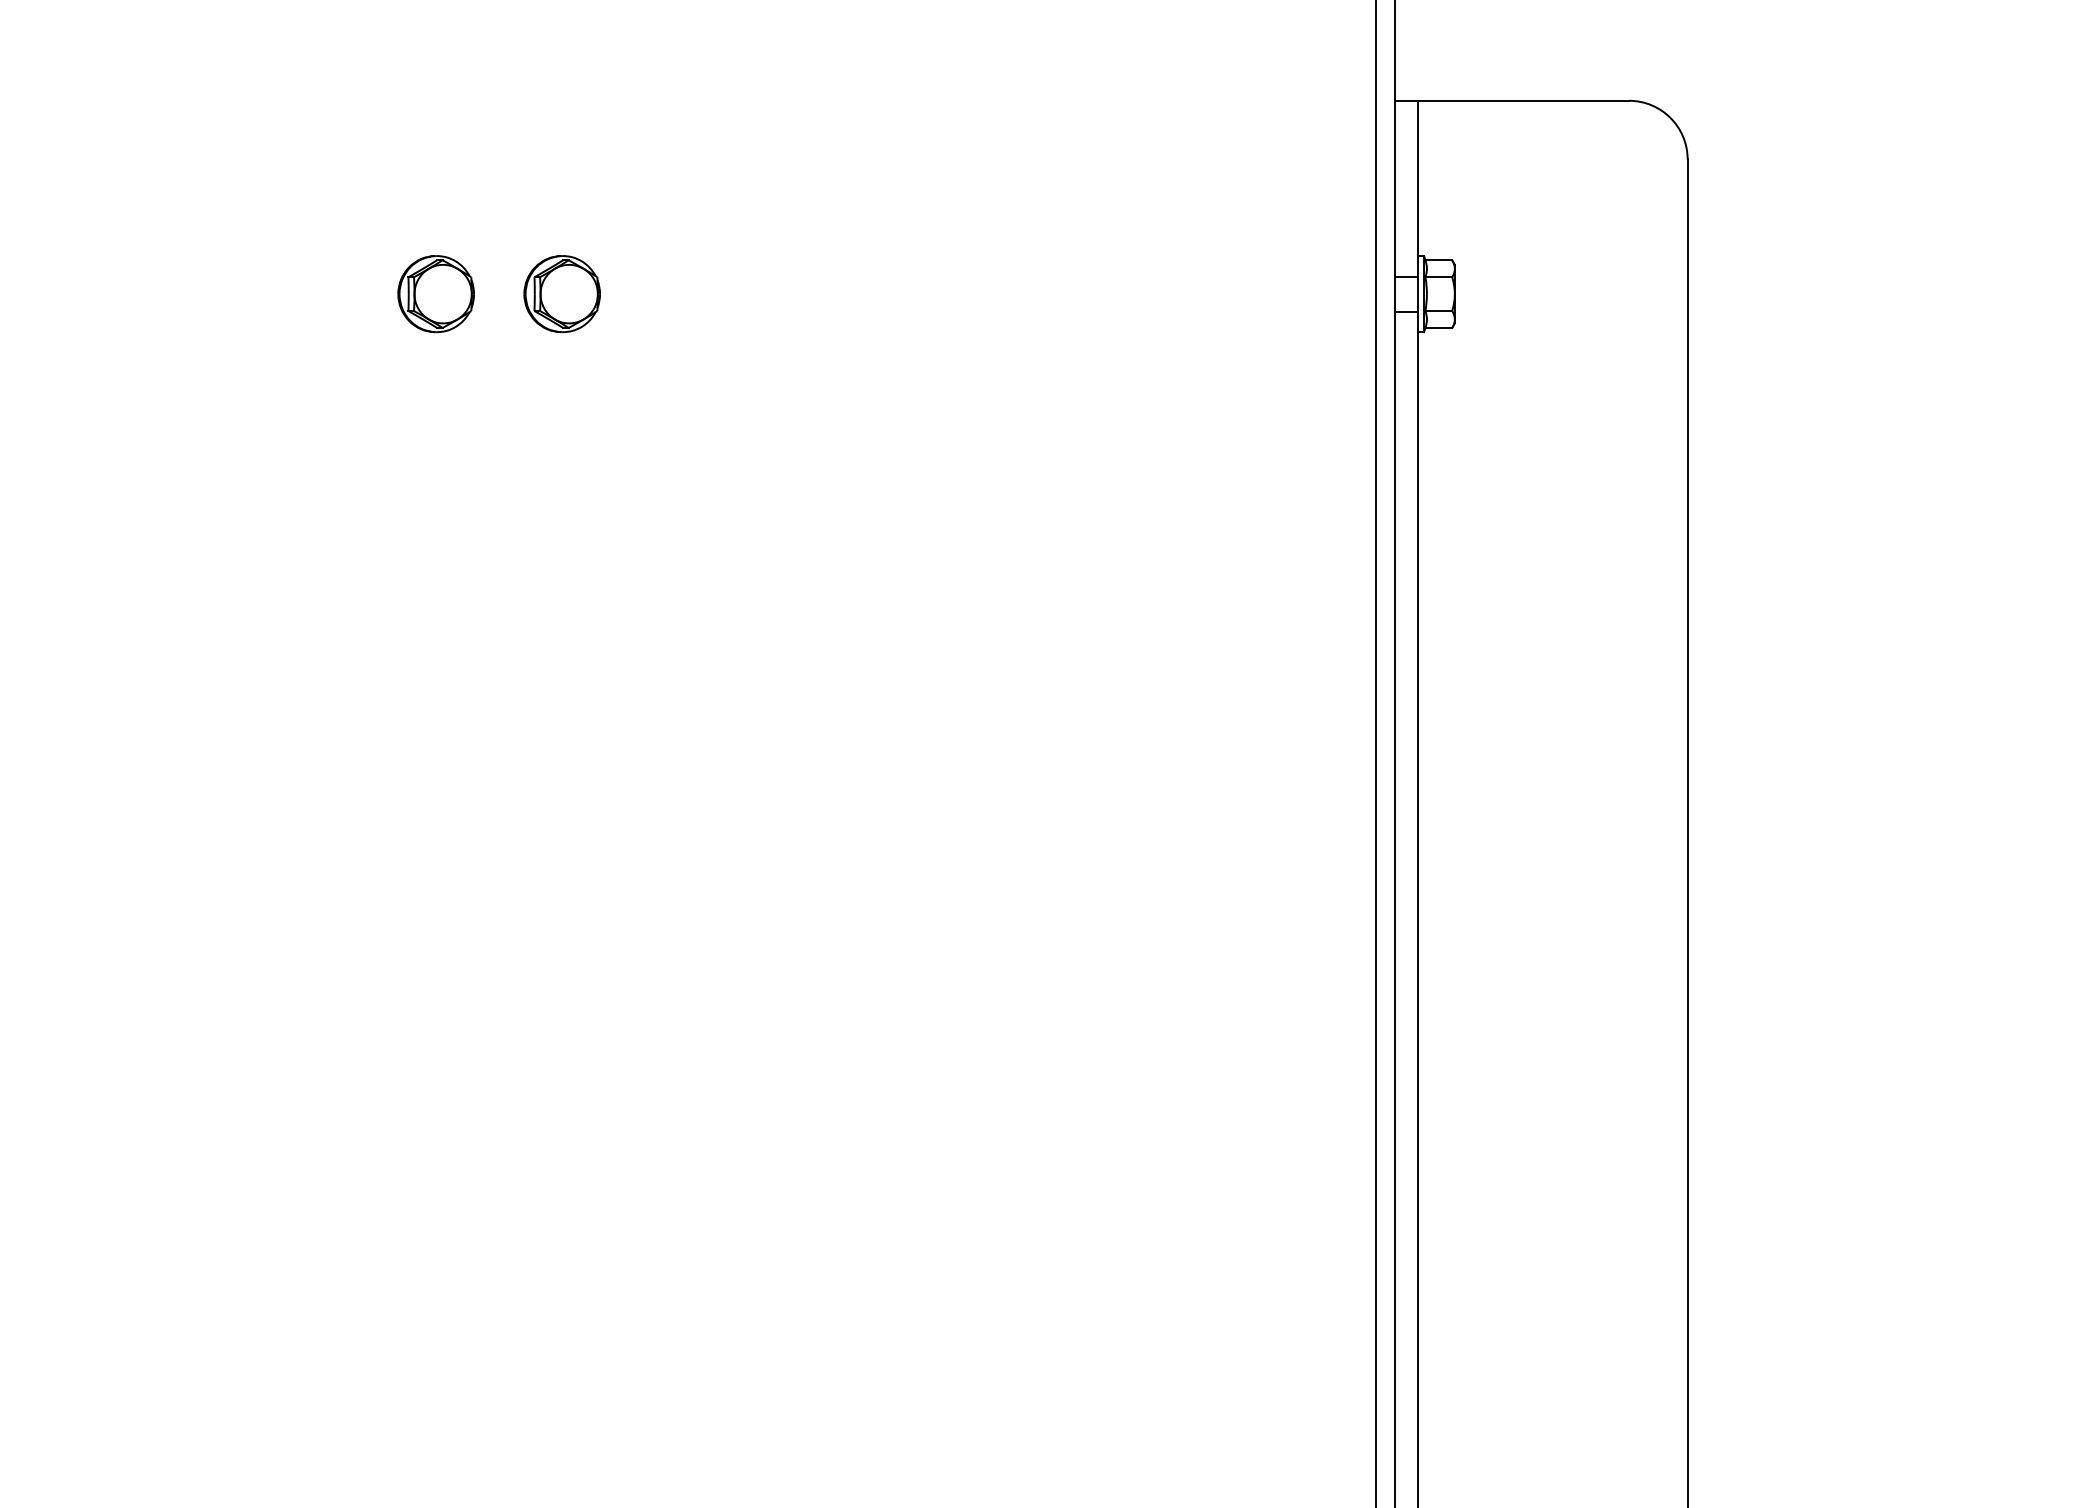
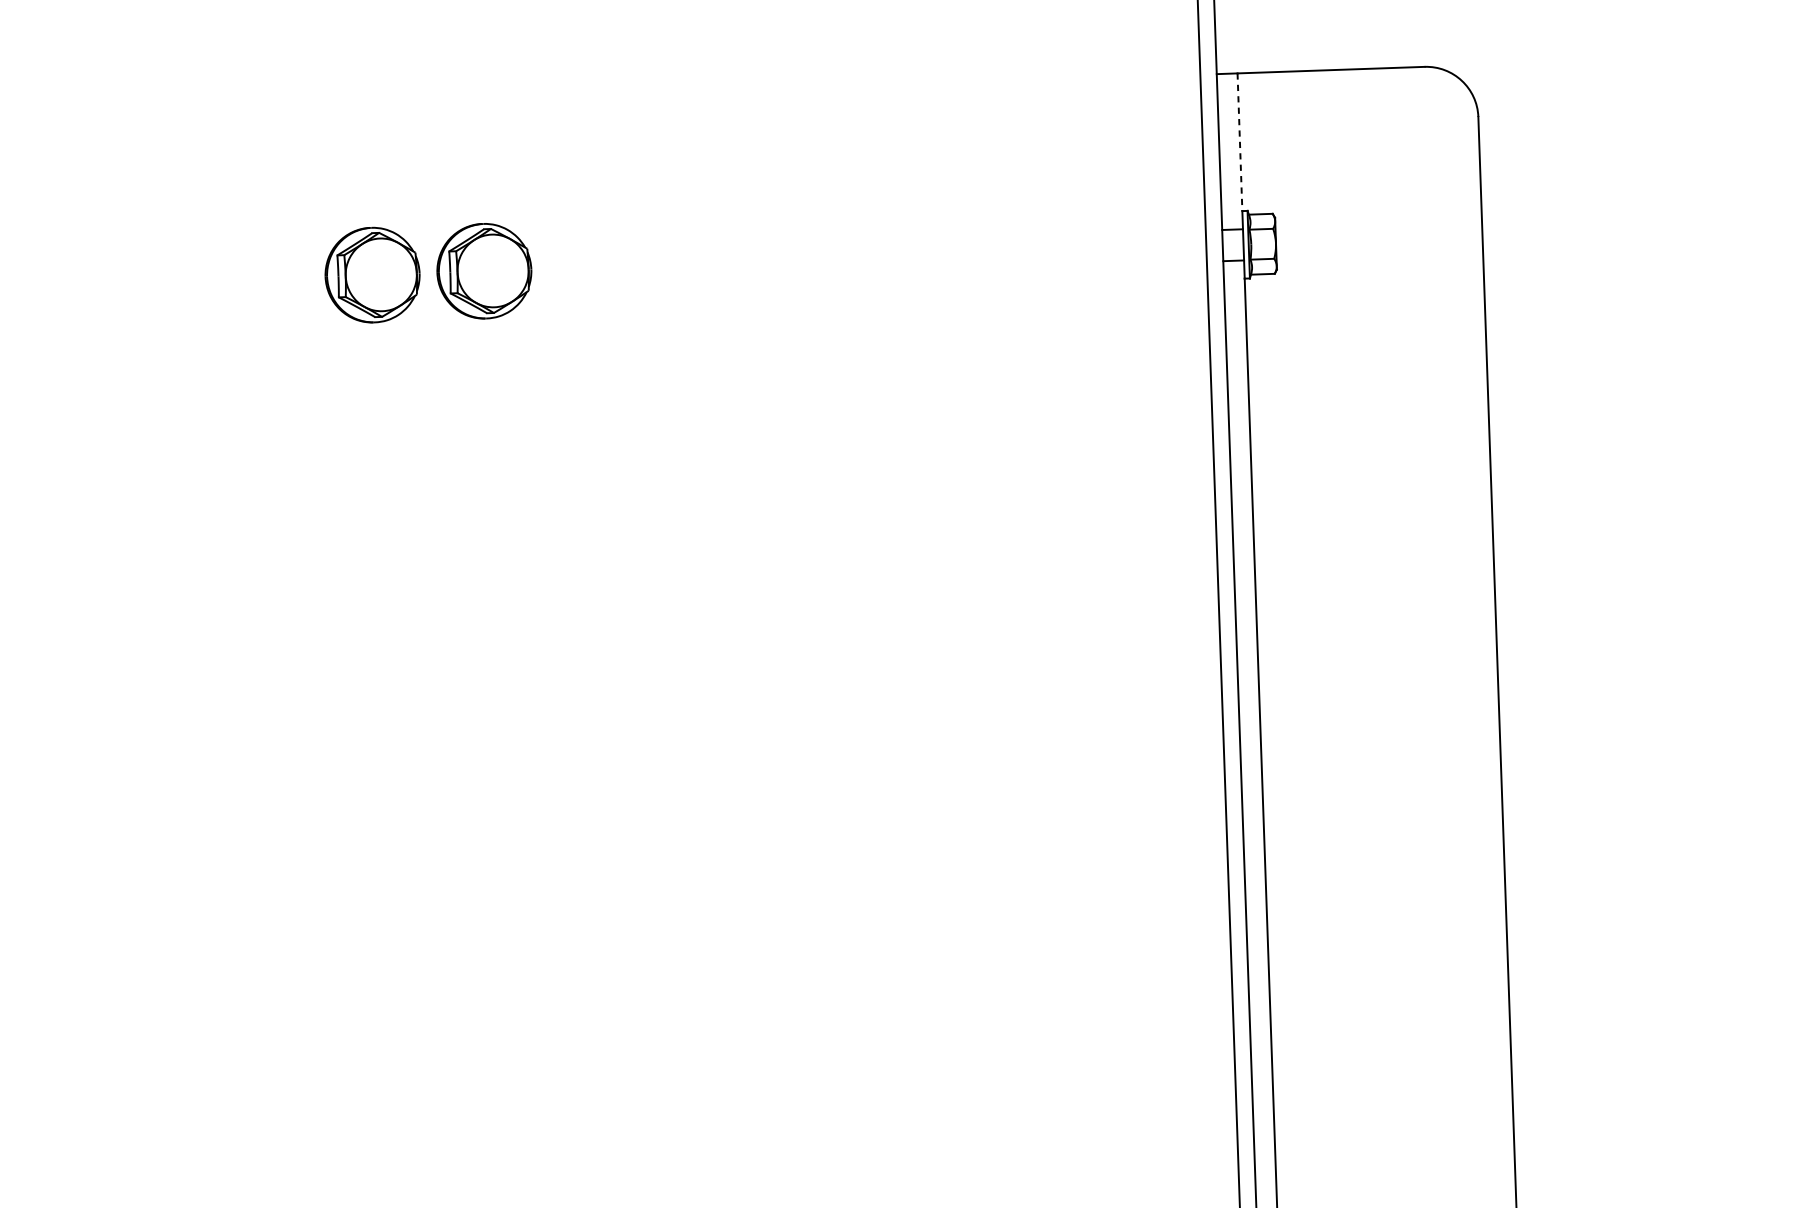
line: (1418, 178) -> (1240, 142), solid -> dashed
part: (435, 294) -> (371, 275), size x1.4
part: (561, 294) -> (483, 271), size x1.4

